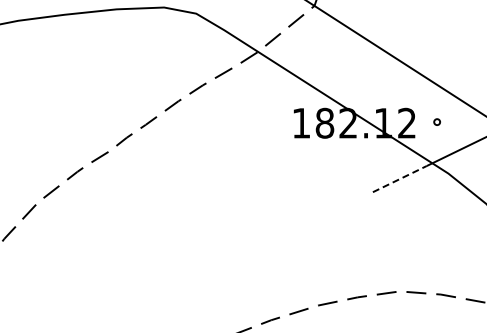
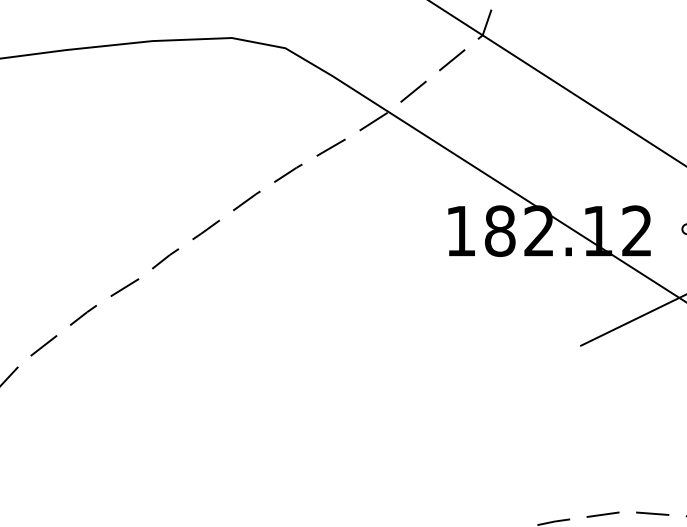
line: (399, 179) -> (624, 324), dashed -> solid

